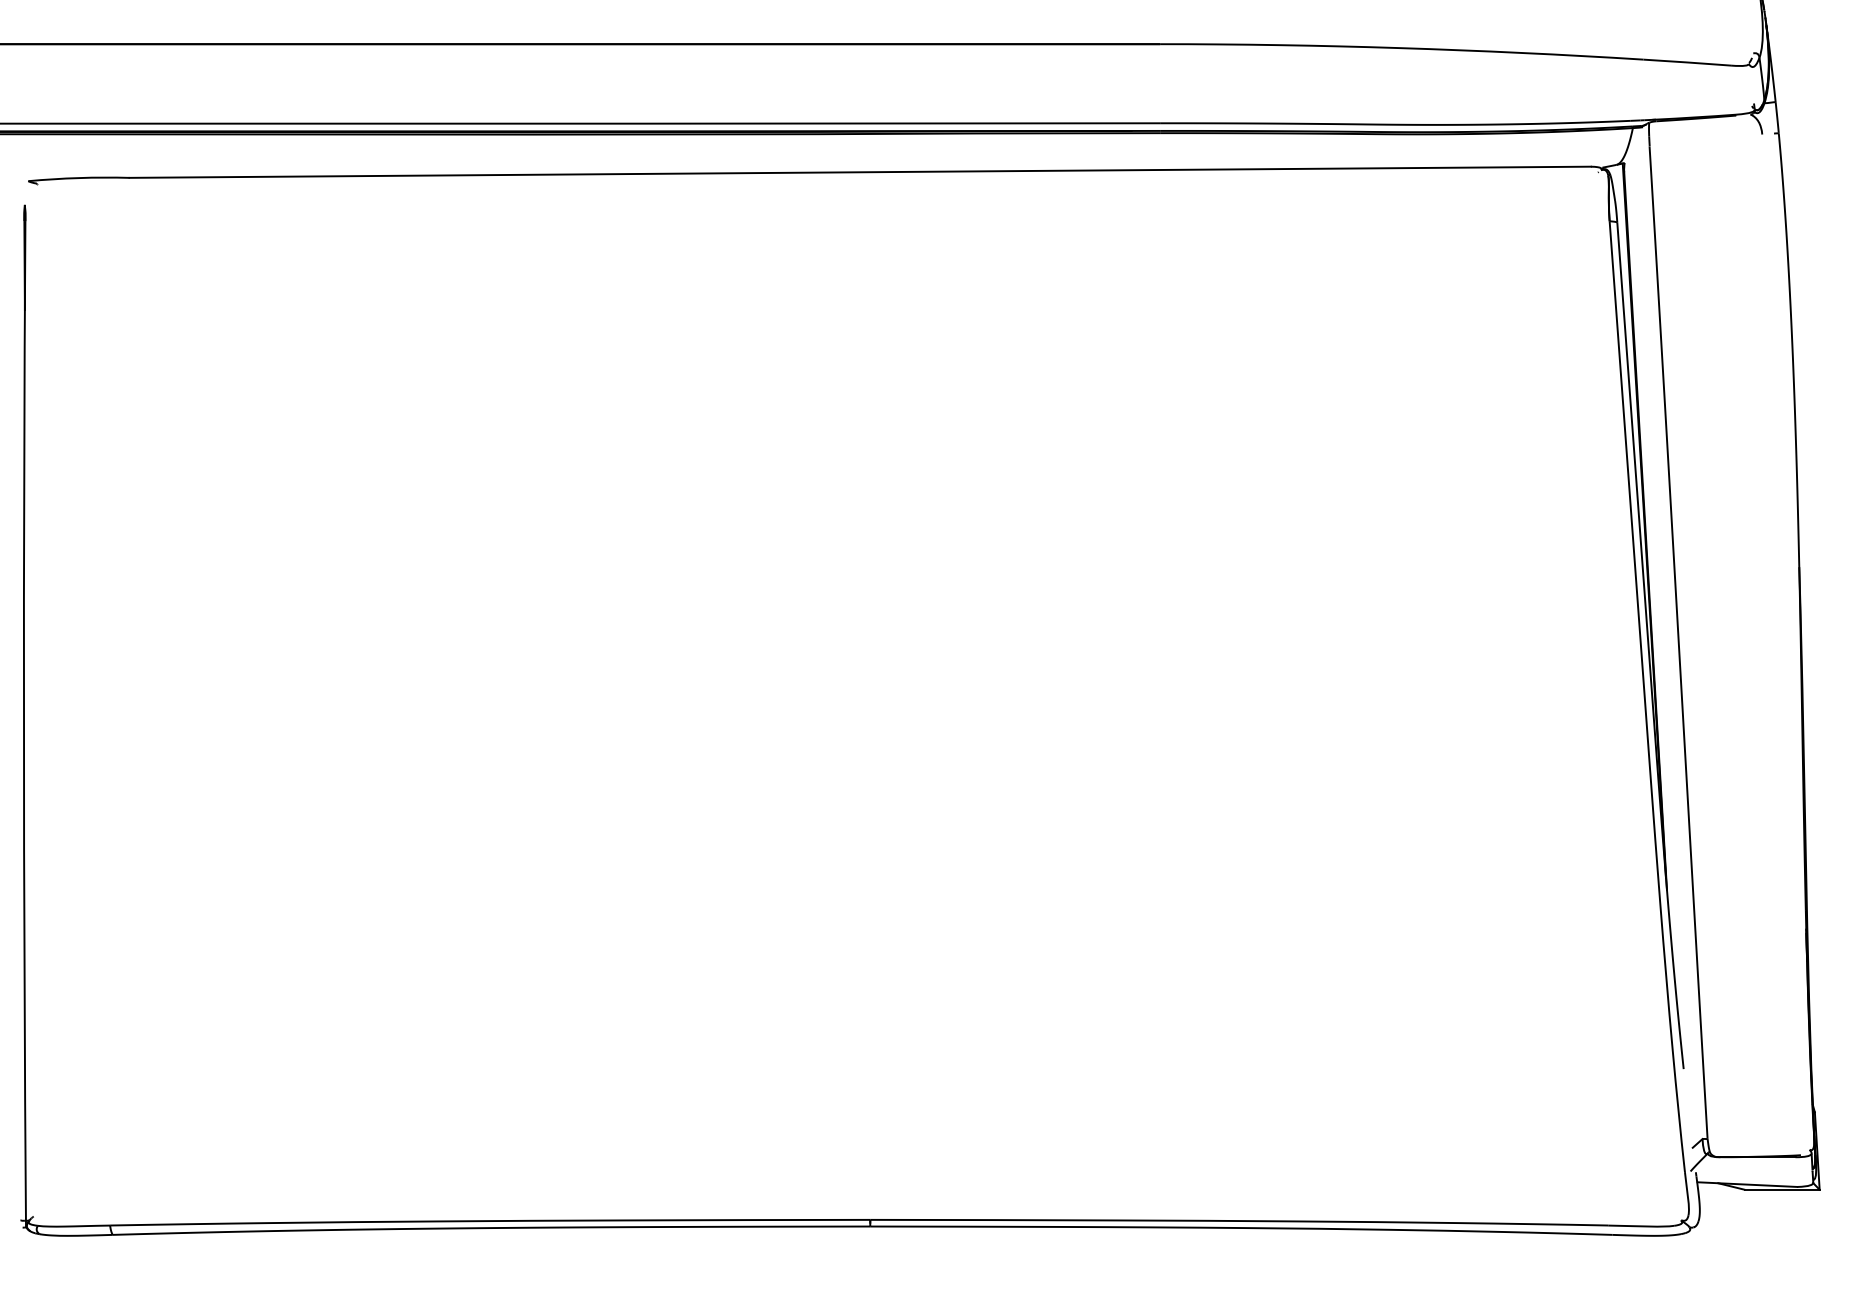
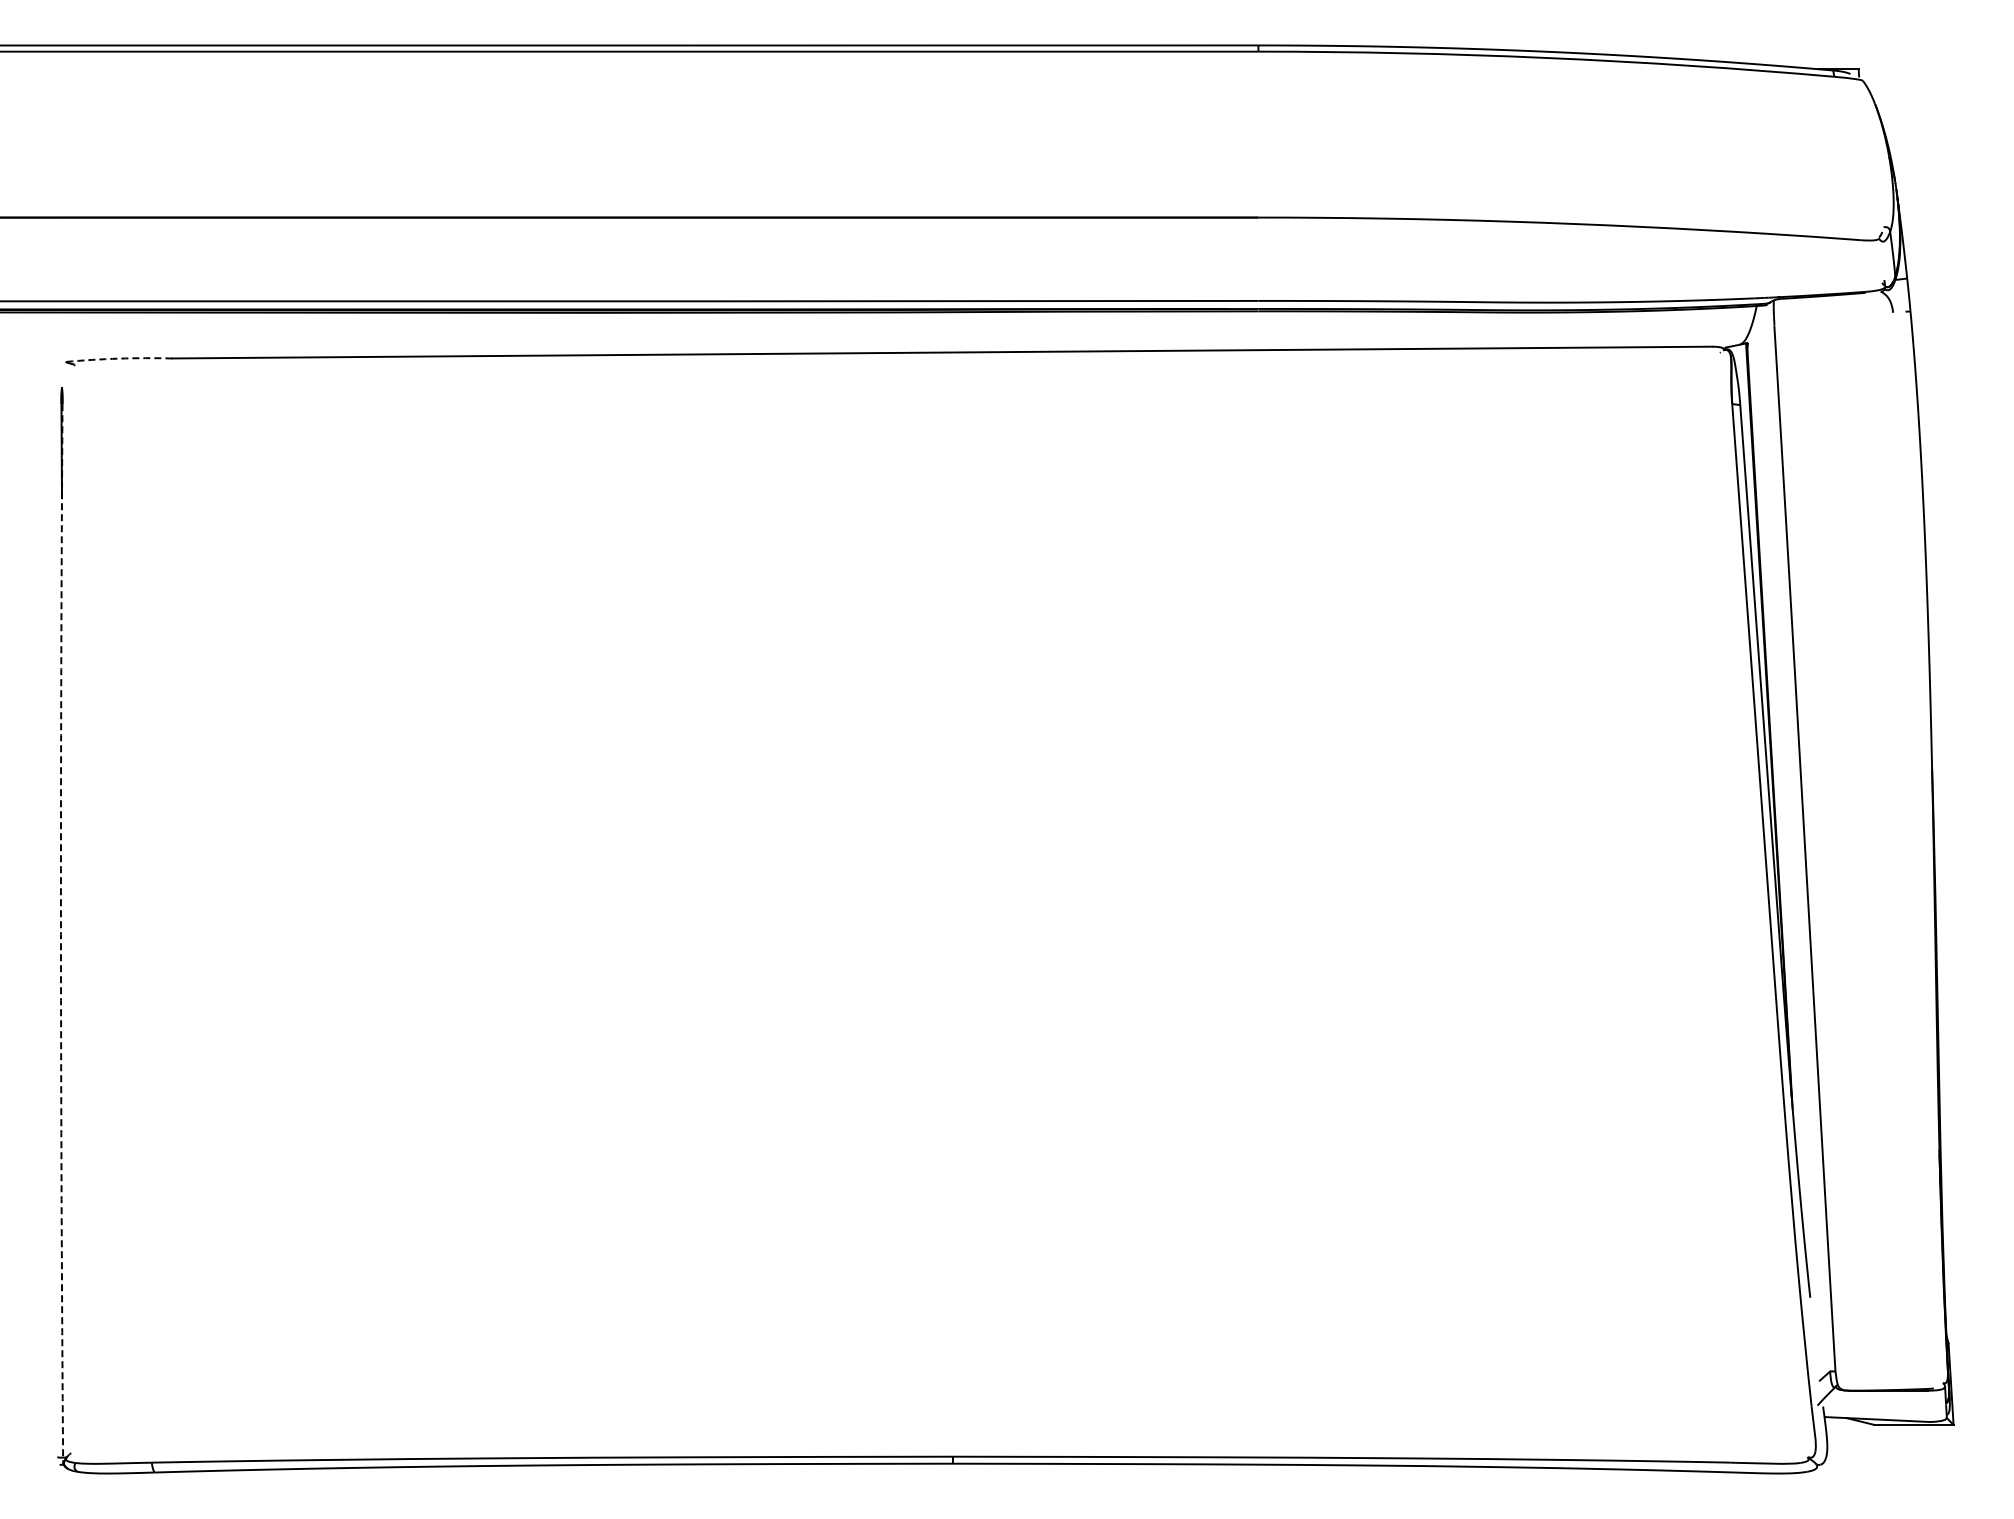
arc: (78, 177) -> (118, 358), solid -> dashed
arc: (23, 724) -> (60, 934), solid -> dashed

